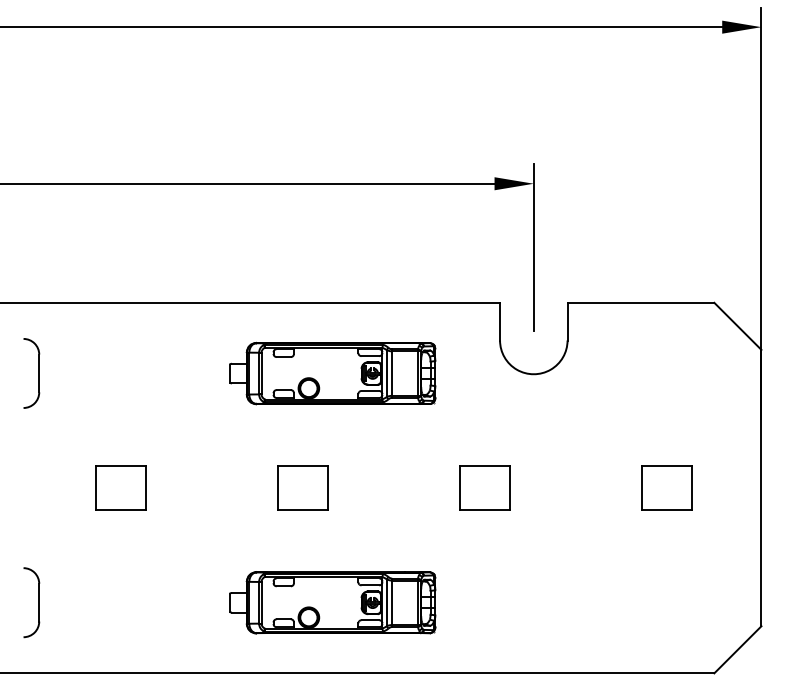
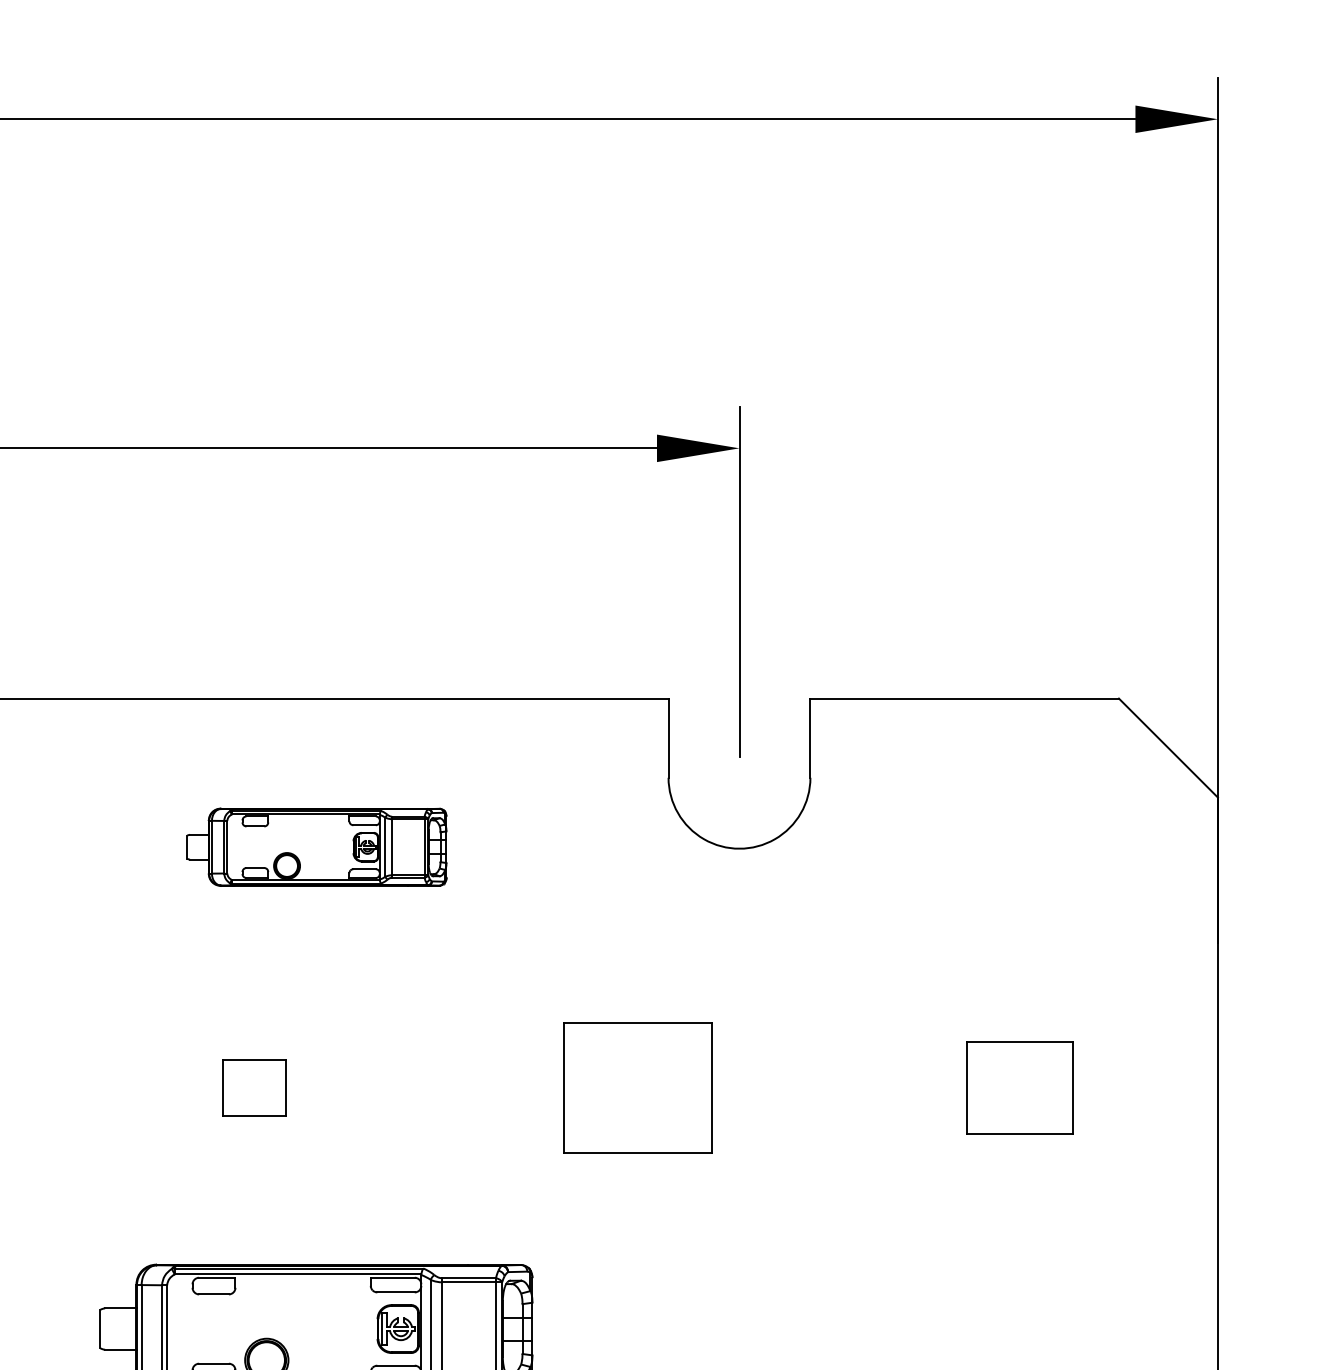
part: (332, 373) -> (316, 847), size x0.6
part: (302, 487) -> (253, 1086), size x0.6
part: (484, 487) -> (635, 1086), size x1.4

